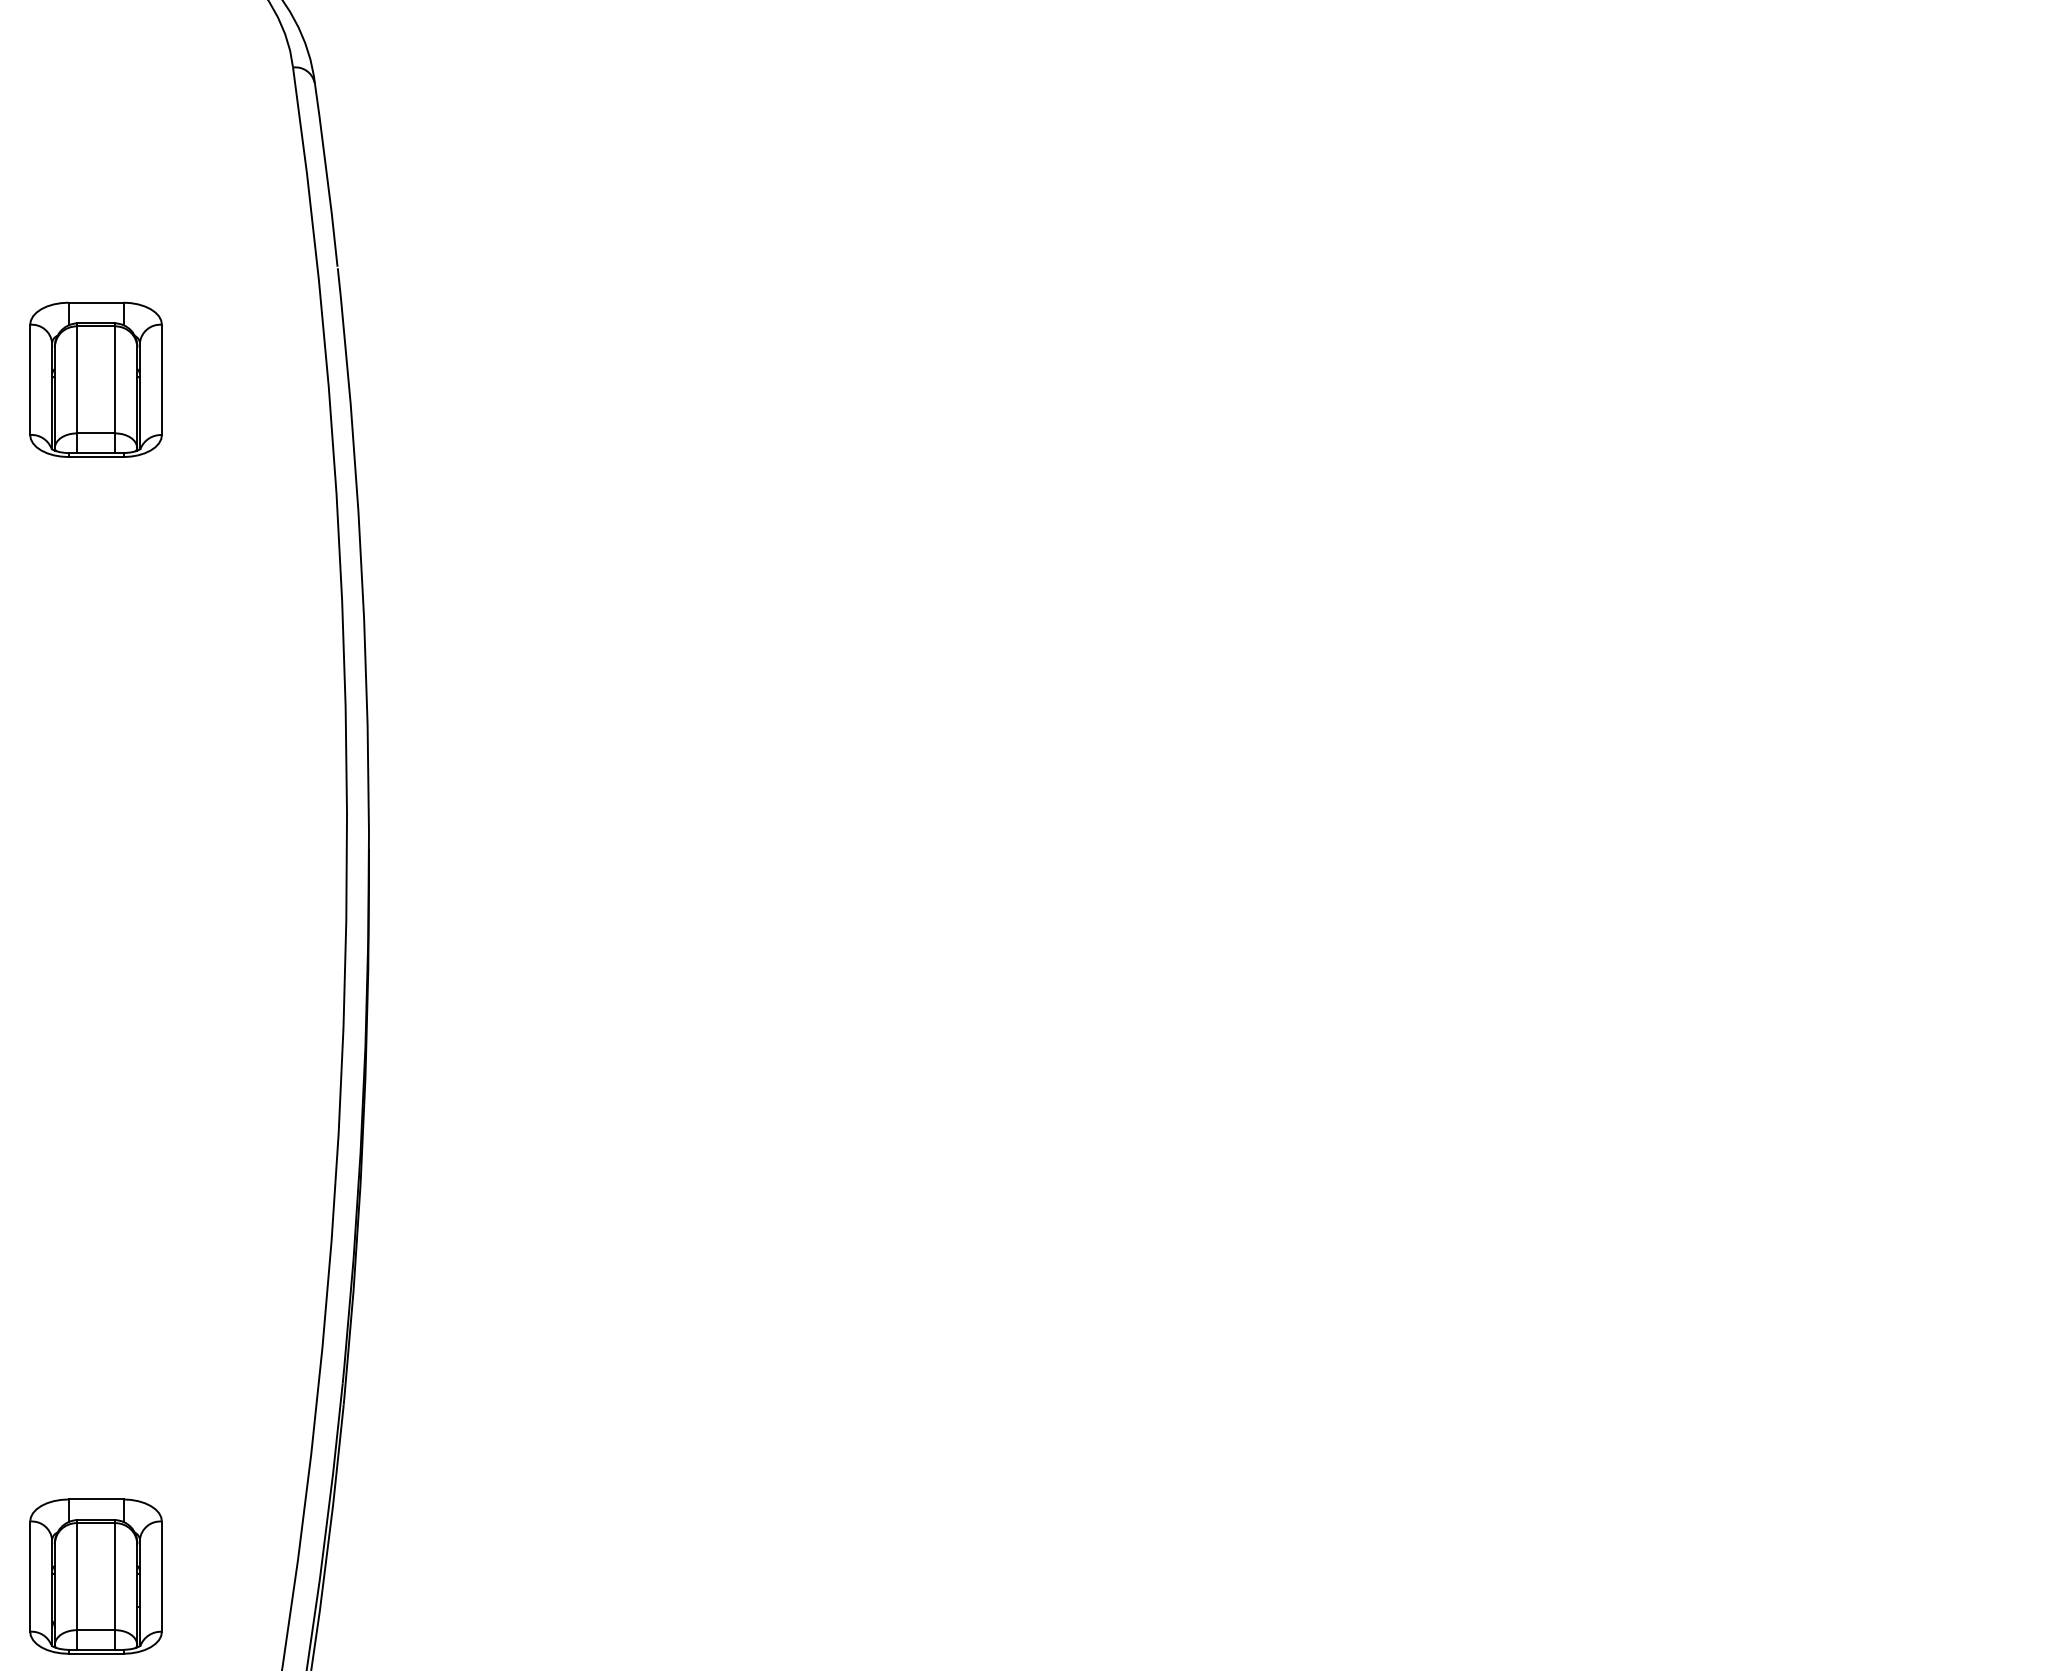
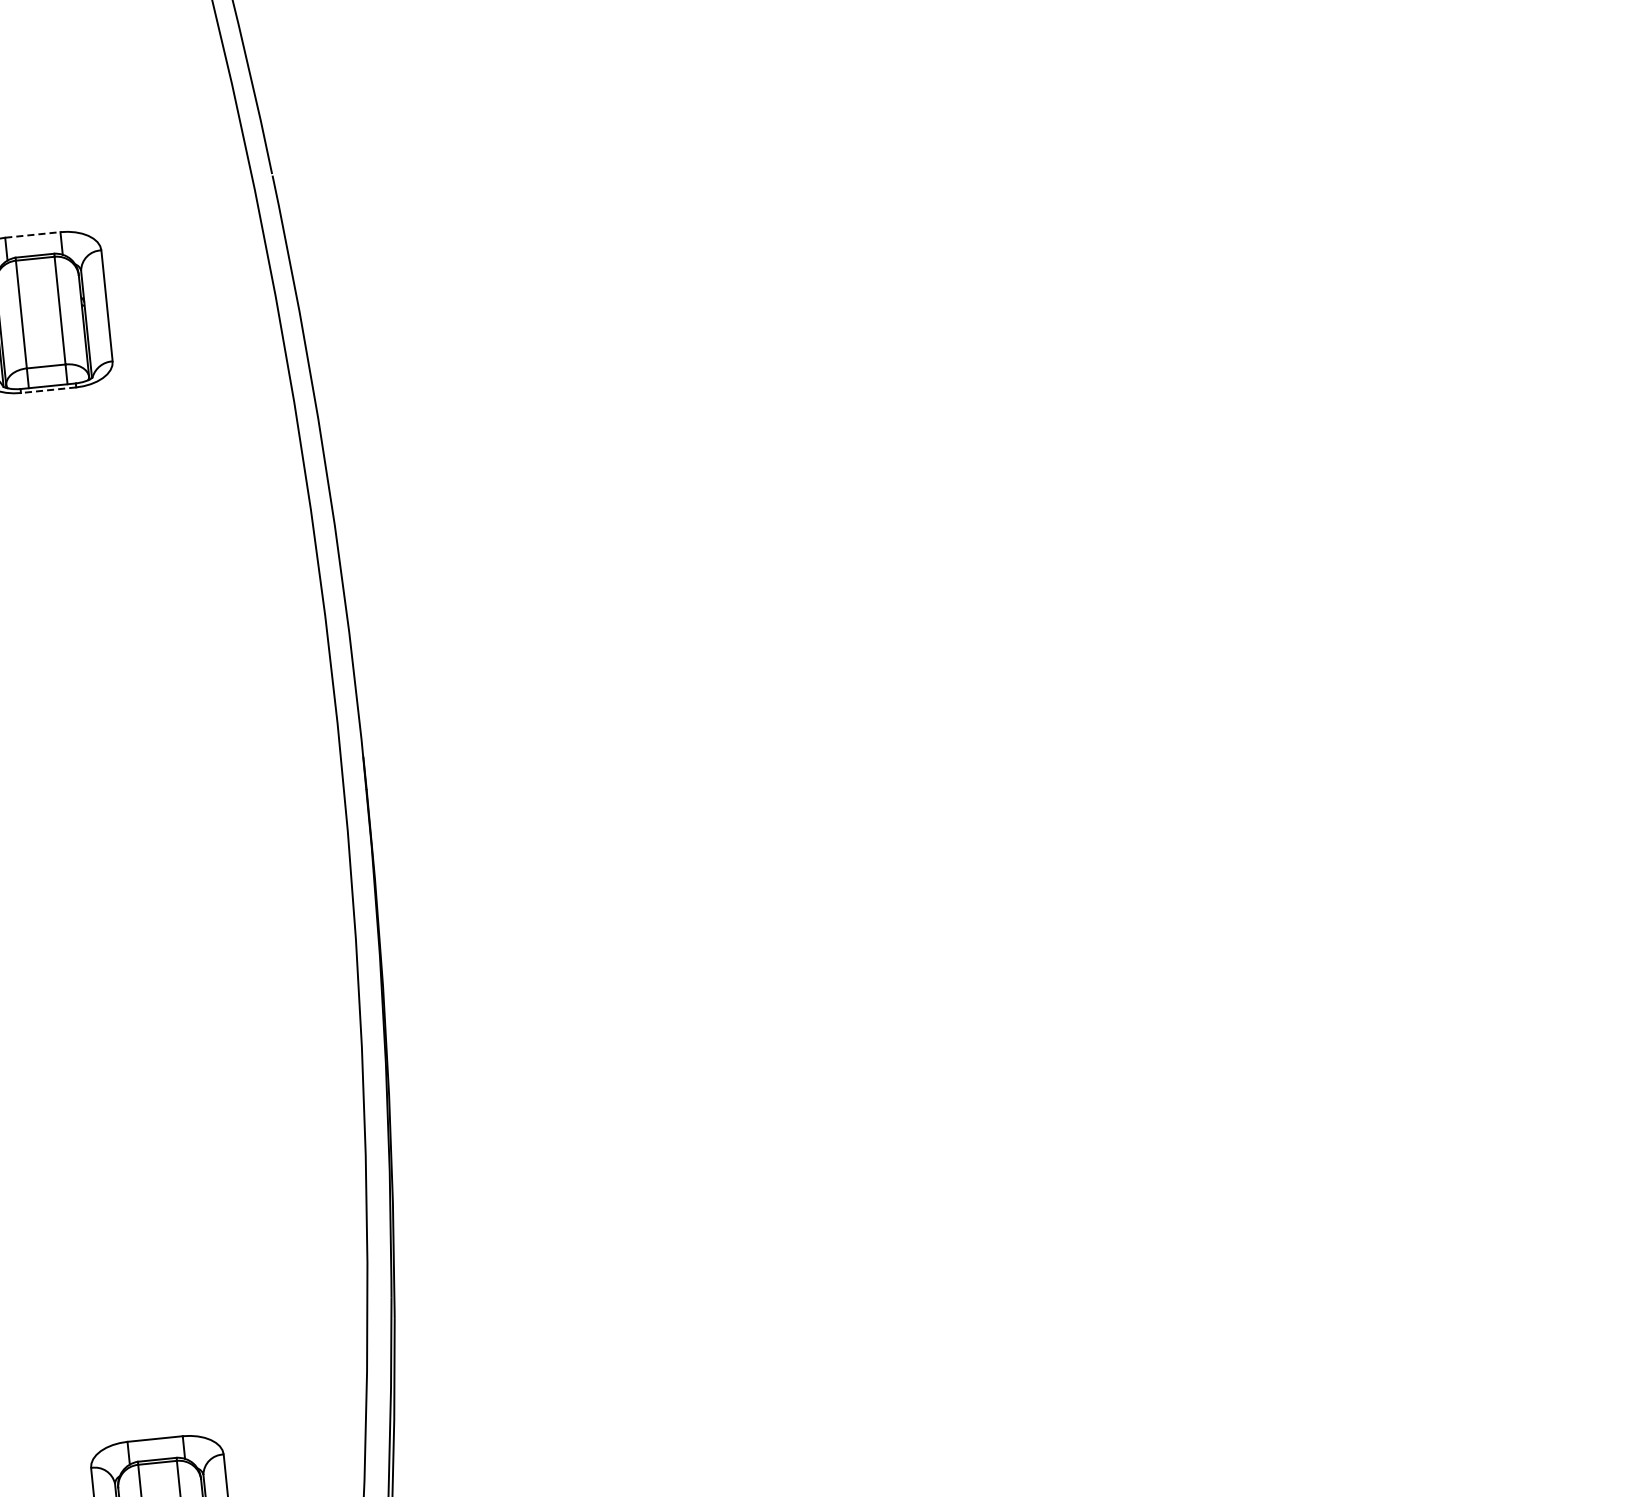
line: (96, 302) -> (33, 234), solid -> dashed
line: (95, 457) -> (48, 390), solid -> dashed

